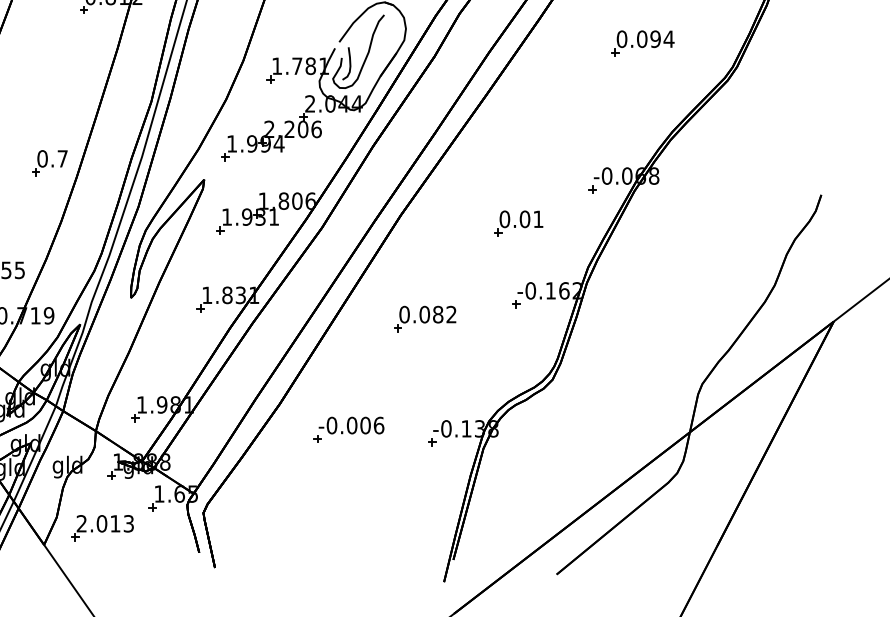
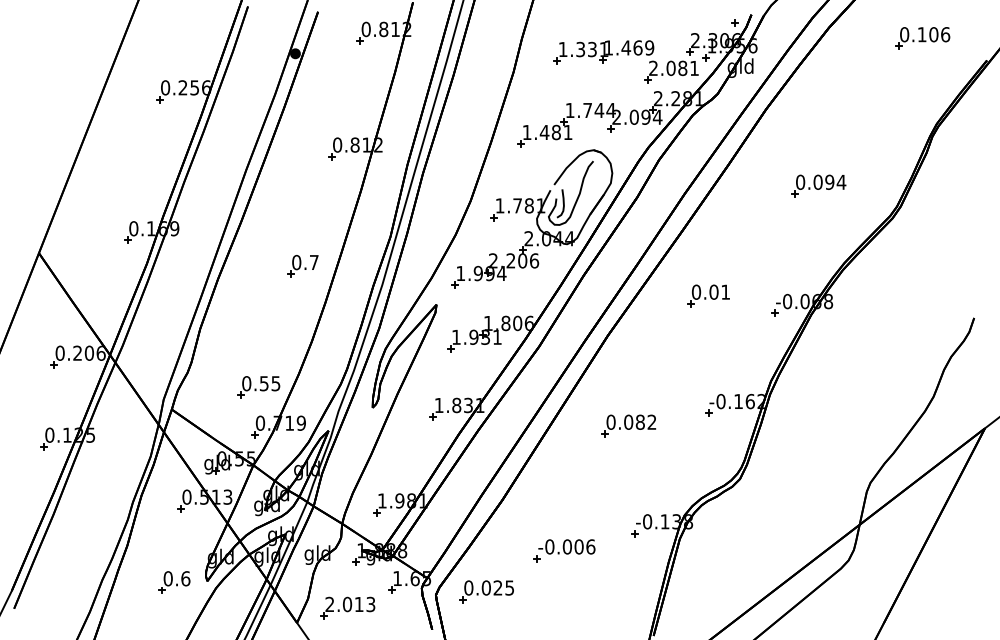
part: (49, 163) -> (302, 266), moved
part: (518, 223) -> (708, 295), moved
part: (348, 429) -> (564, 550), moved
part: (261, 508) -> (486, 591), added

